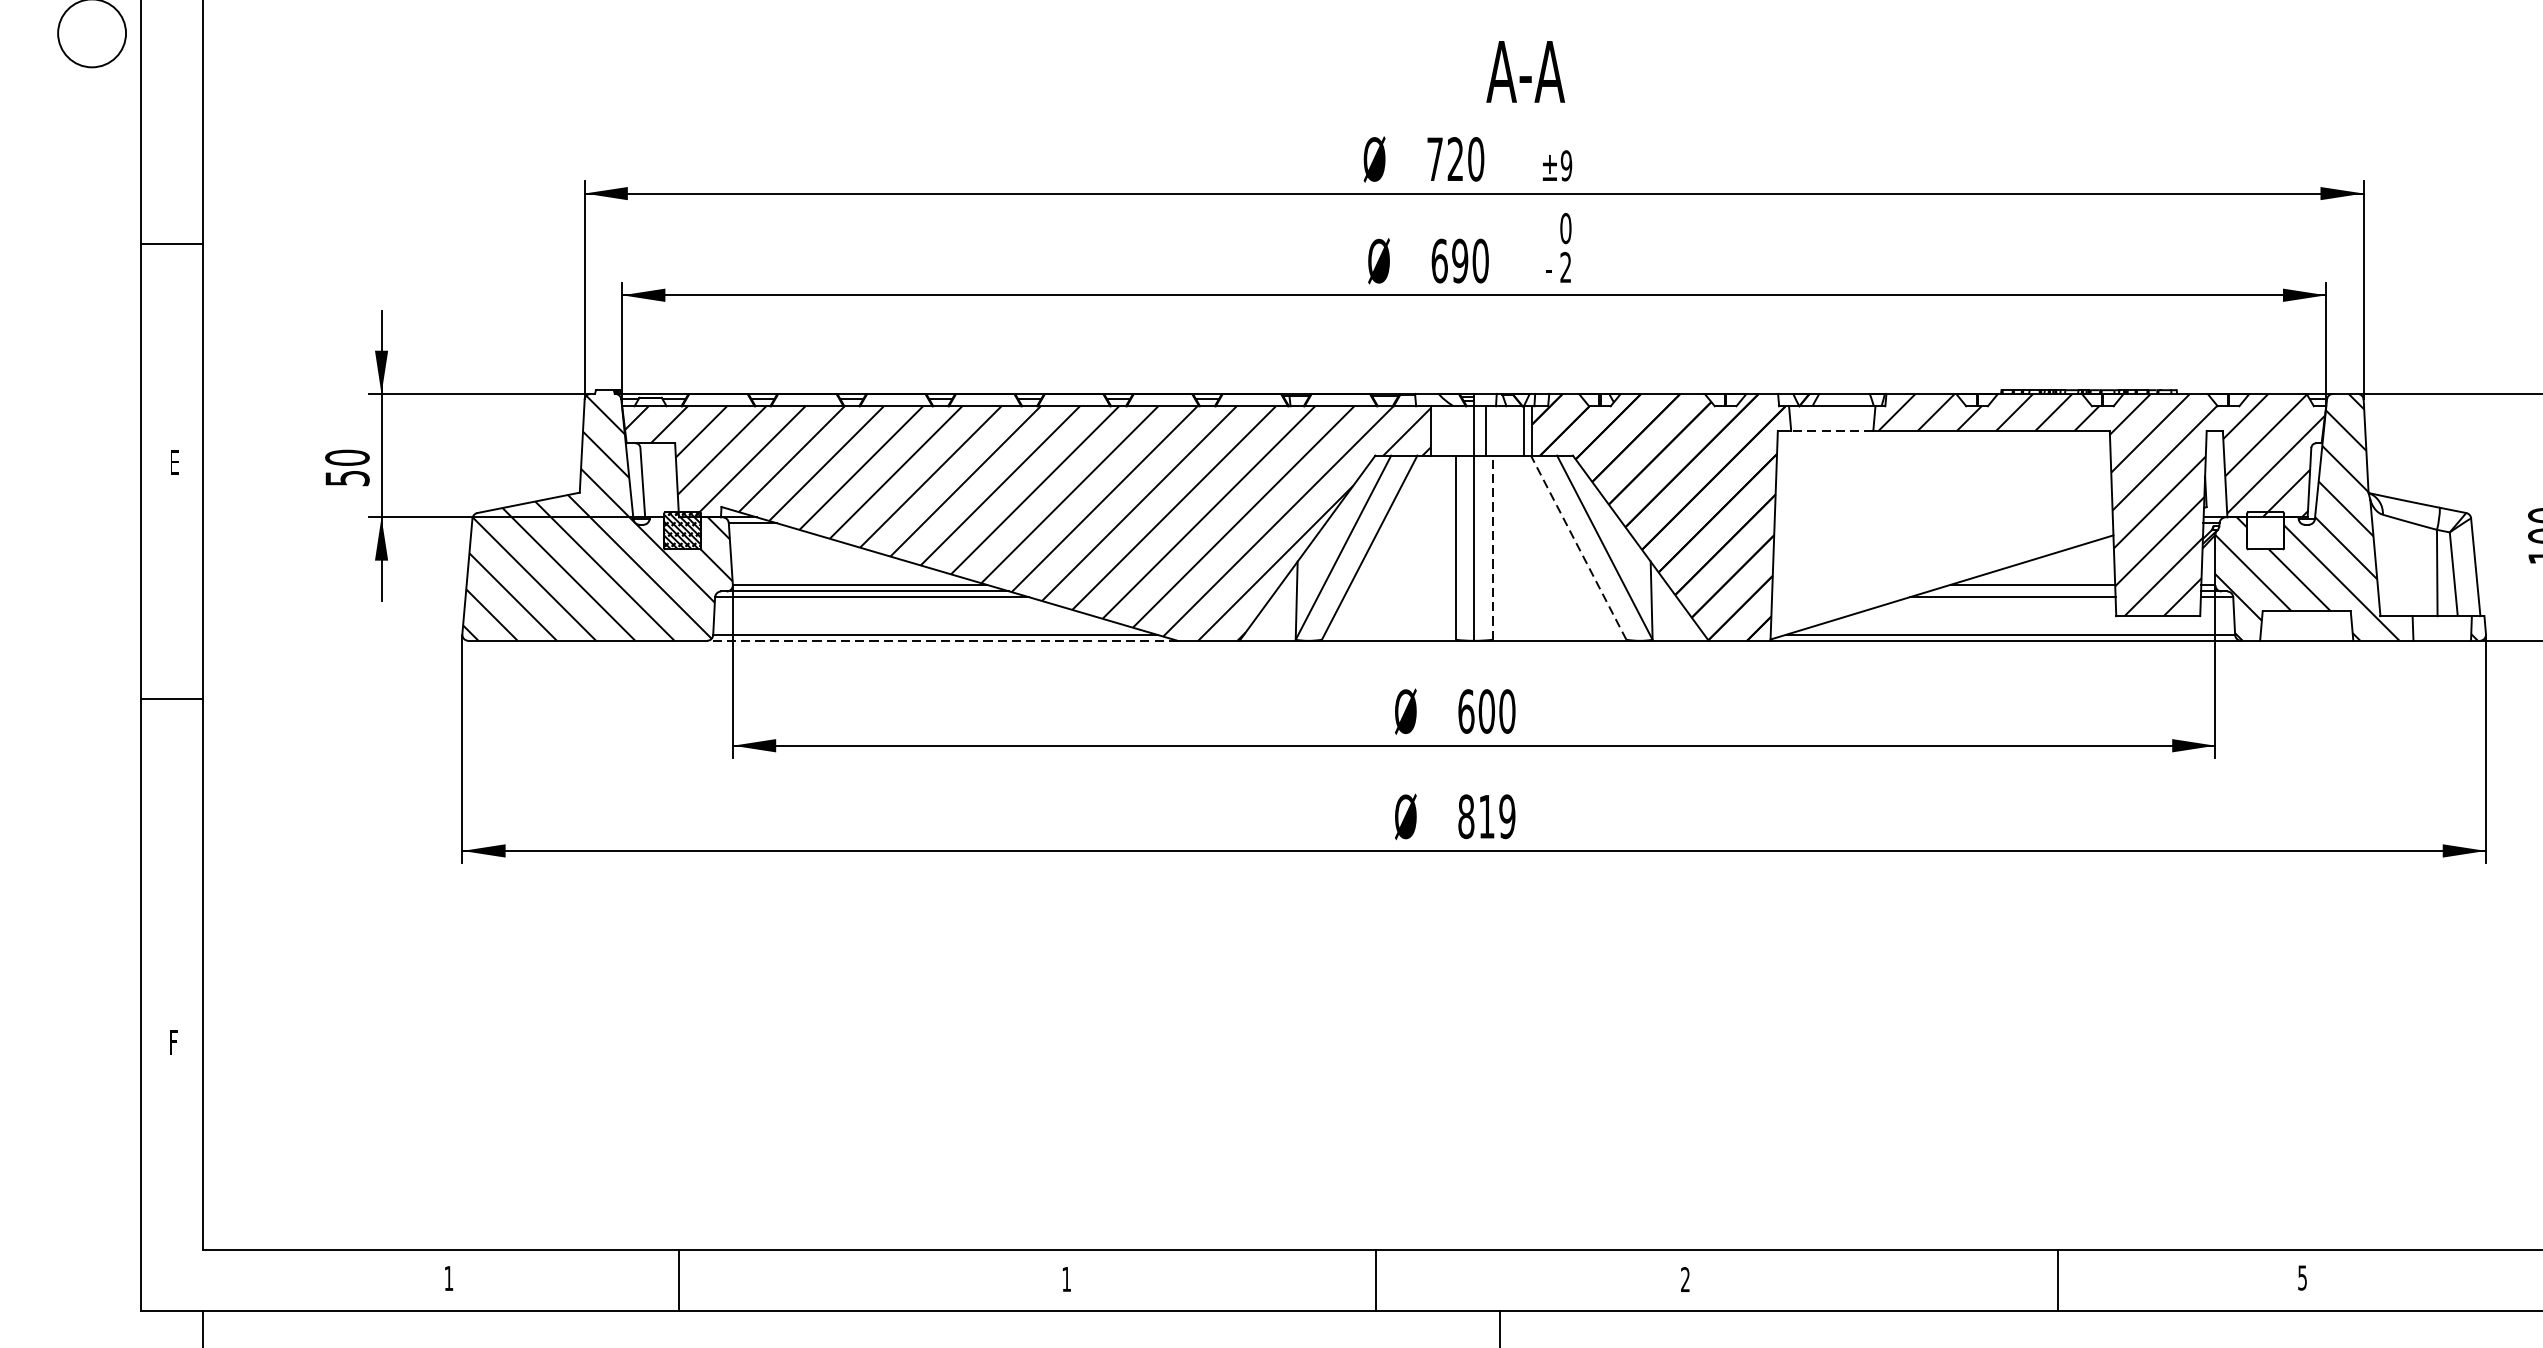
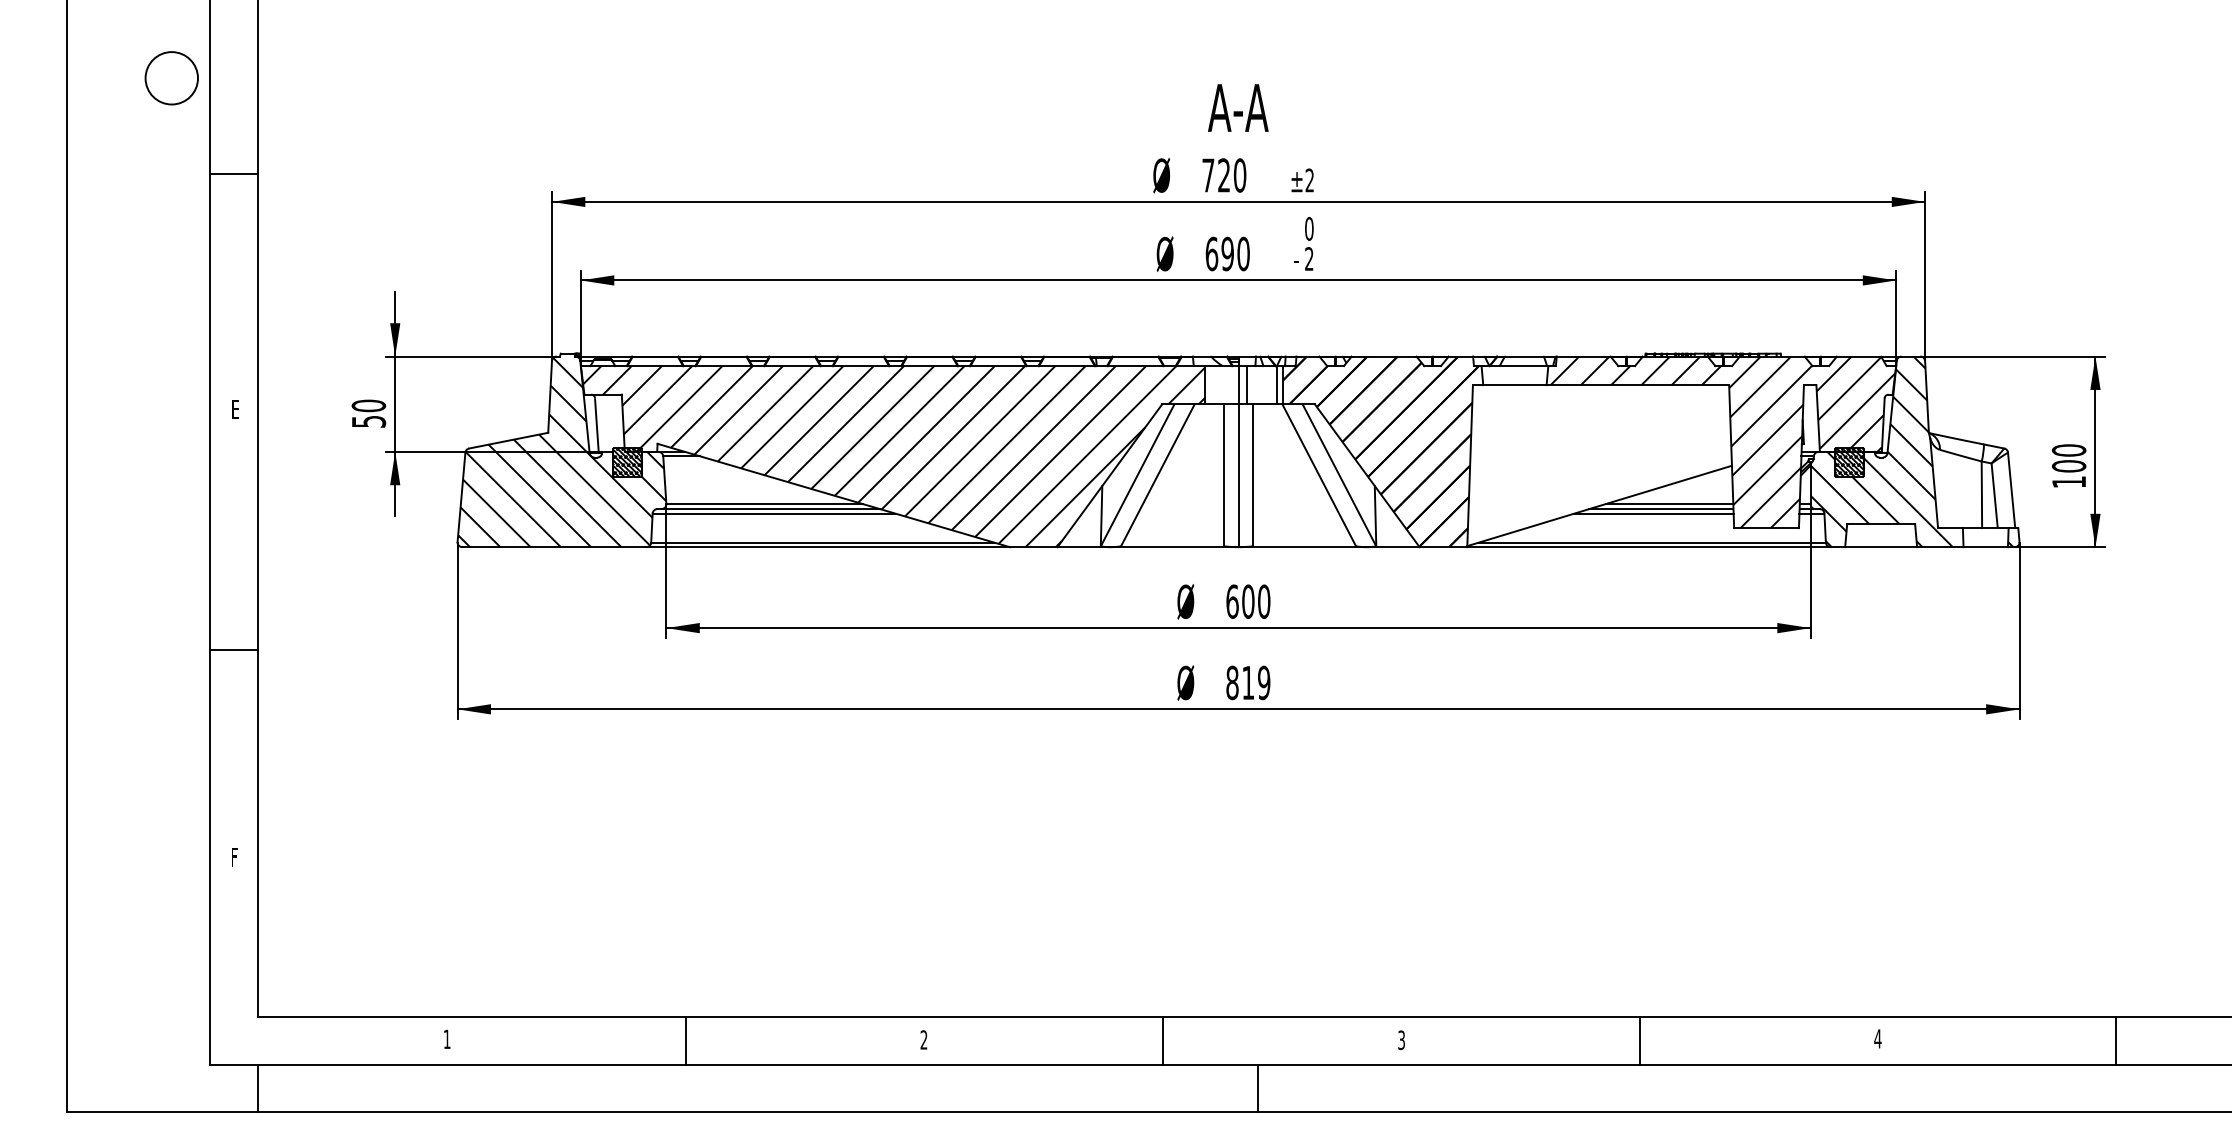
text: (1525, 71) -> (1238, 107), moved
text: (1566, 165) -> (1309, 180), ±9 -> ±2
line: (172, 243) -> (233, 173), moved
line: (1831, 431) -> (1514, 385), dashed -> solid
hatch: (2265, 531) -> (1849, 462), added
line: (1492, 546) -> (1252, 474), dashed -> solid
line: (1577, 546) -> (1318, 474), dashed -> solid
line: (2022, 592) -> (1661, 509), added
line: (942, 641) -> (828, 547), dashed -> solid
line: (172, 699) -> (233, 650), moved
text: (2301, 1277) -> (1877, 1038), 5 -> 4
text: (1065, 1278) -> (923, 1039), 1 -> 2
line: (678, 1280) -> (686, 1040), moved
text: (1685, 1280) -> (1401, 1040), 2 -> 3
line: (2058, 1280) -> (1639, 1040), moved

